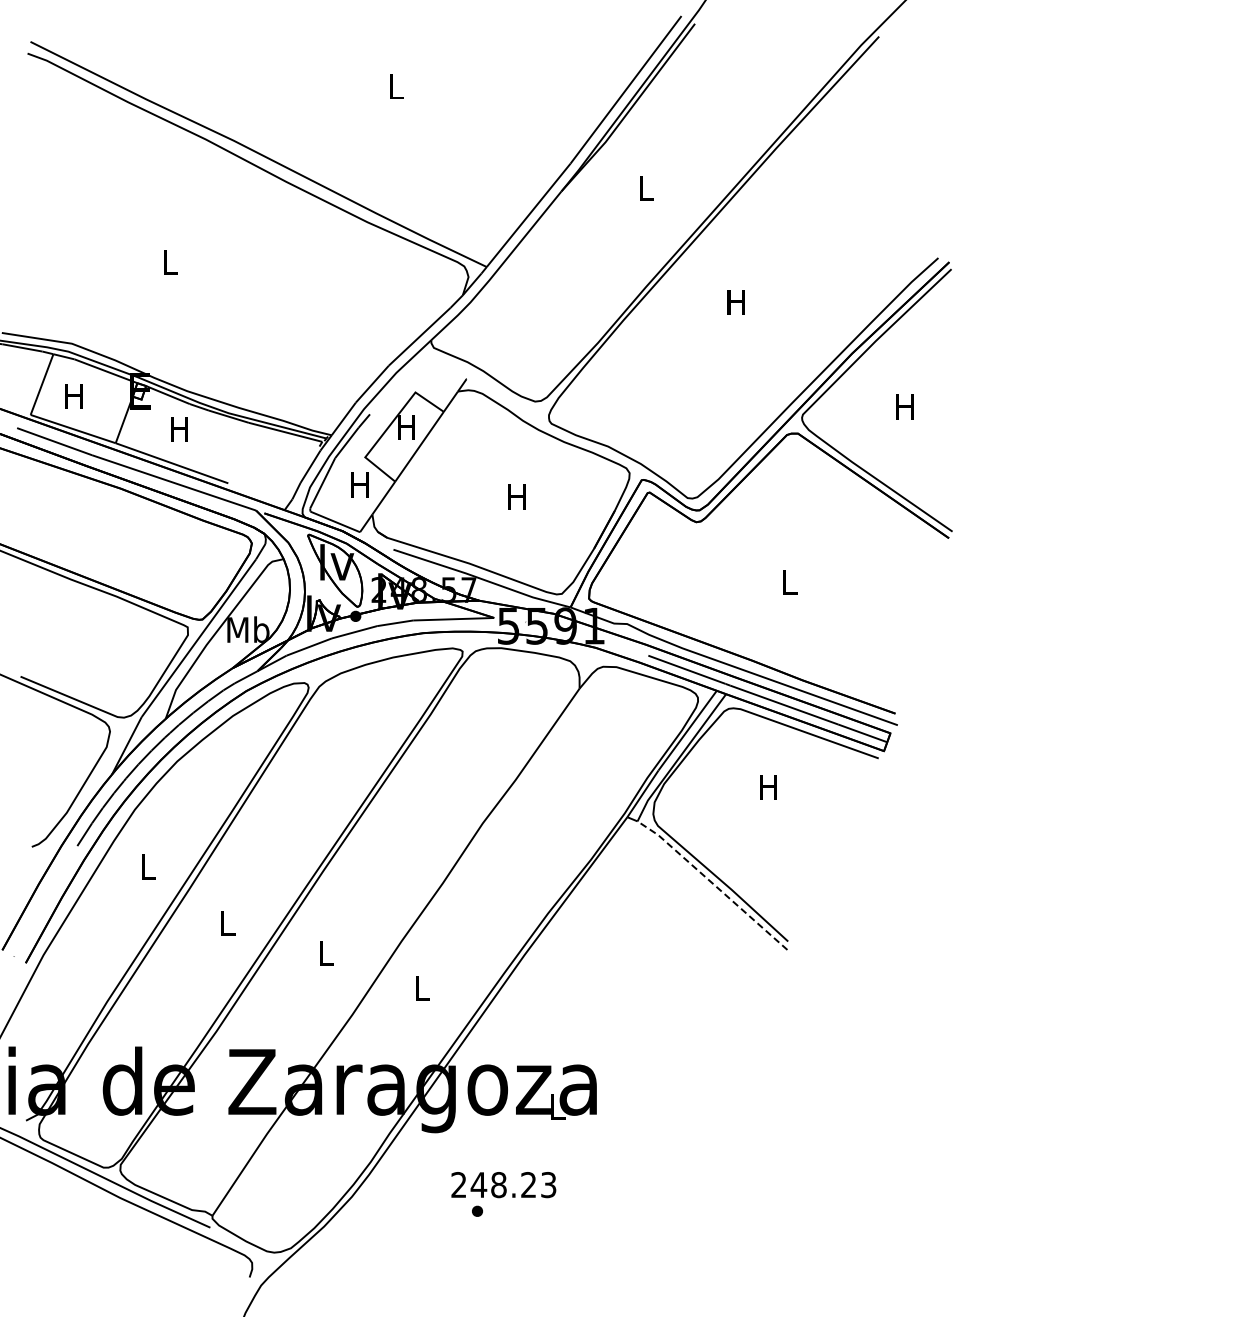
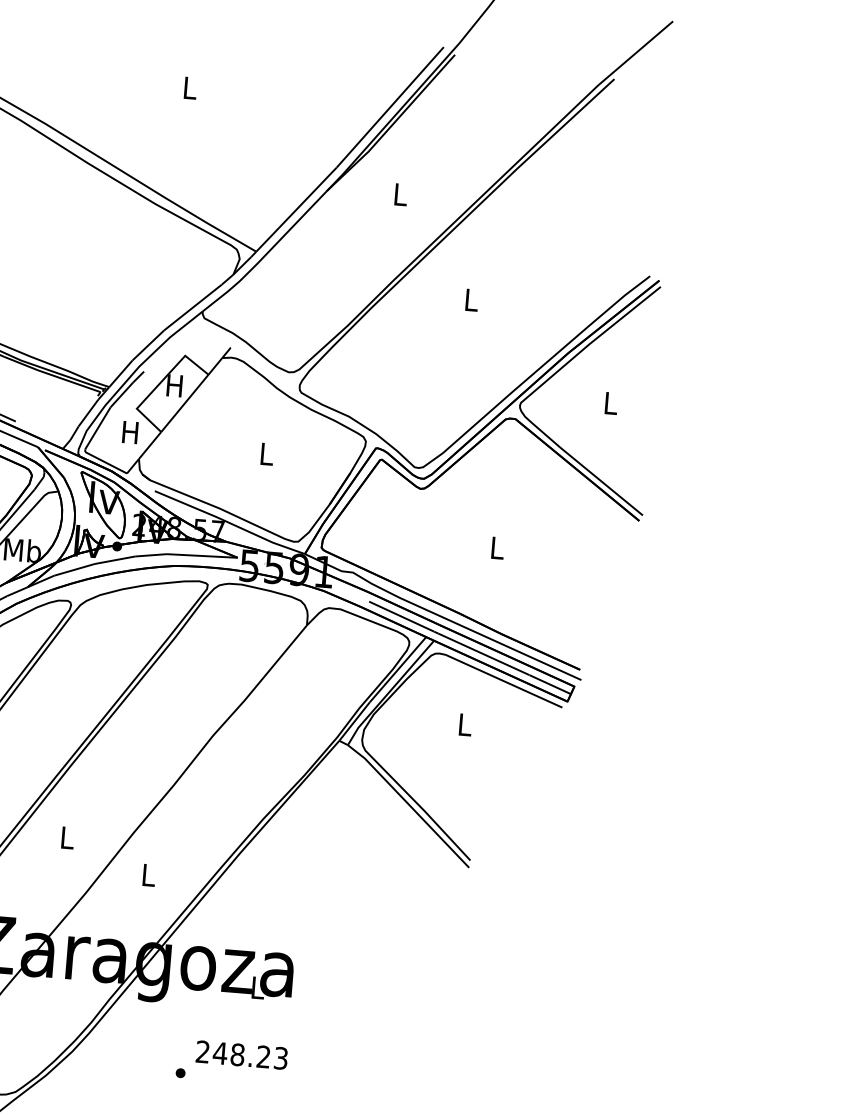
text: (735, 302) -> (470, 300), H -> L
text: (904, 406) -> (610, 403), H -> L
text: (516, 496) -> (265, 453), H -> L
text: (768, 787) -> (464, 725), H -> L
line: (712, 883) -> (408, 804), dashed -> solid
text: (503, 1185) -> (241, 1055), moved

